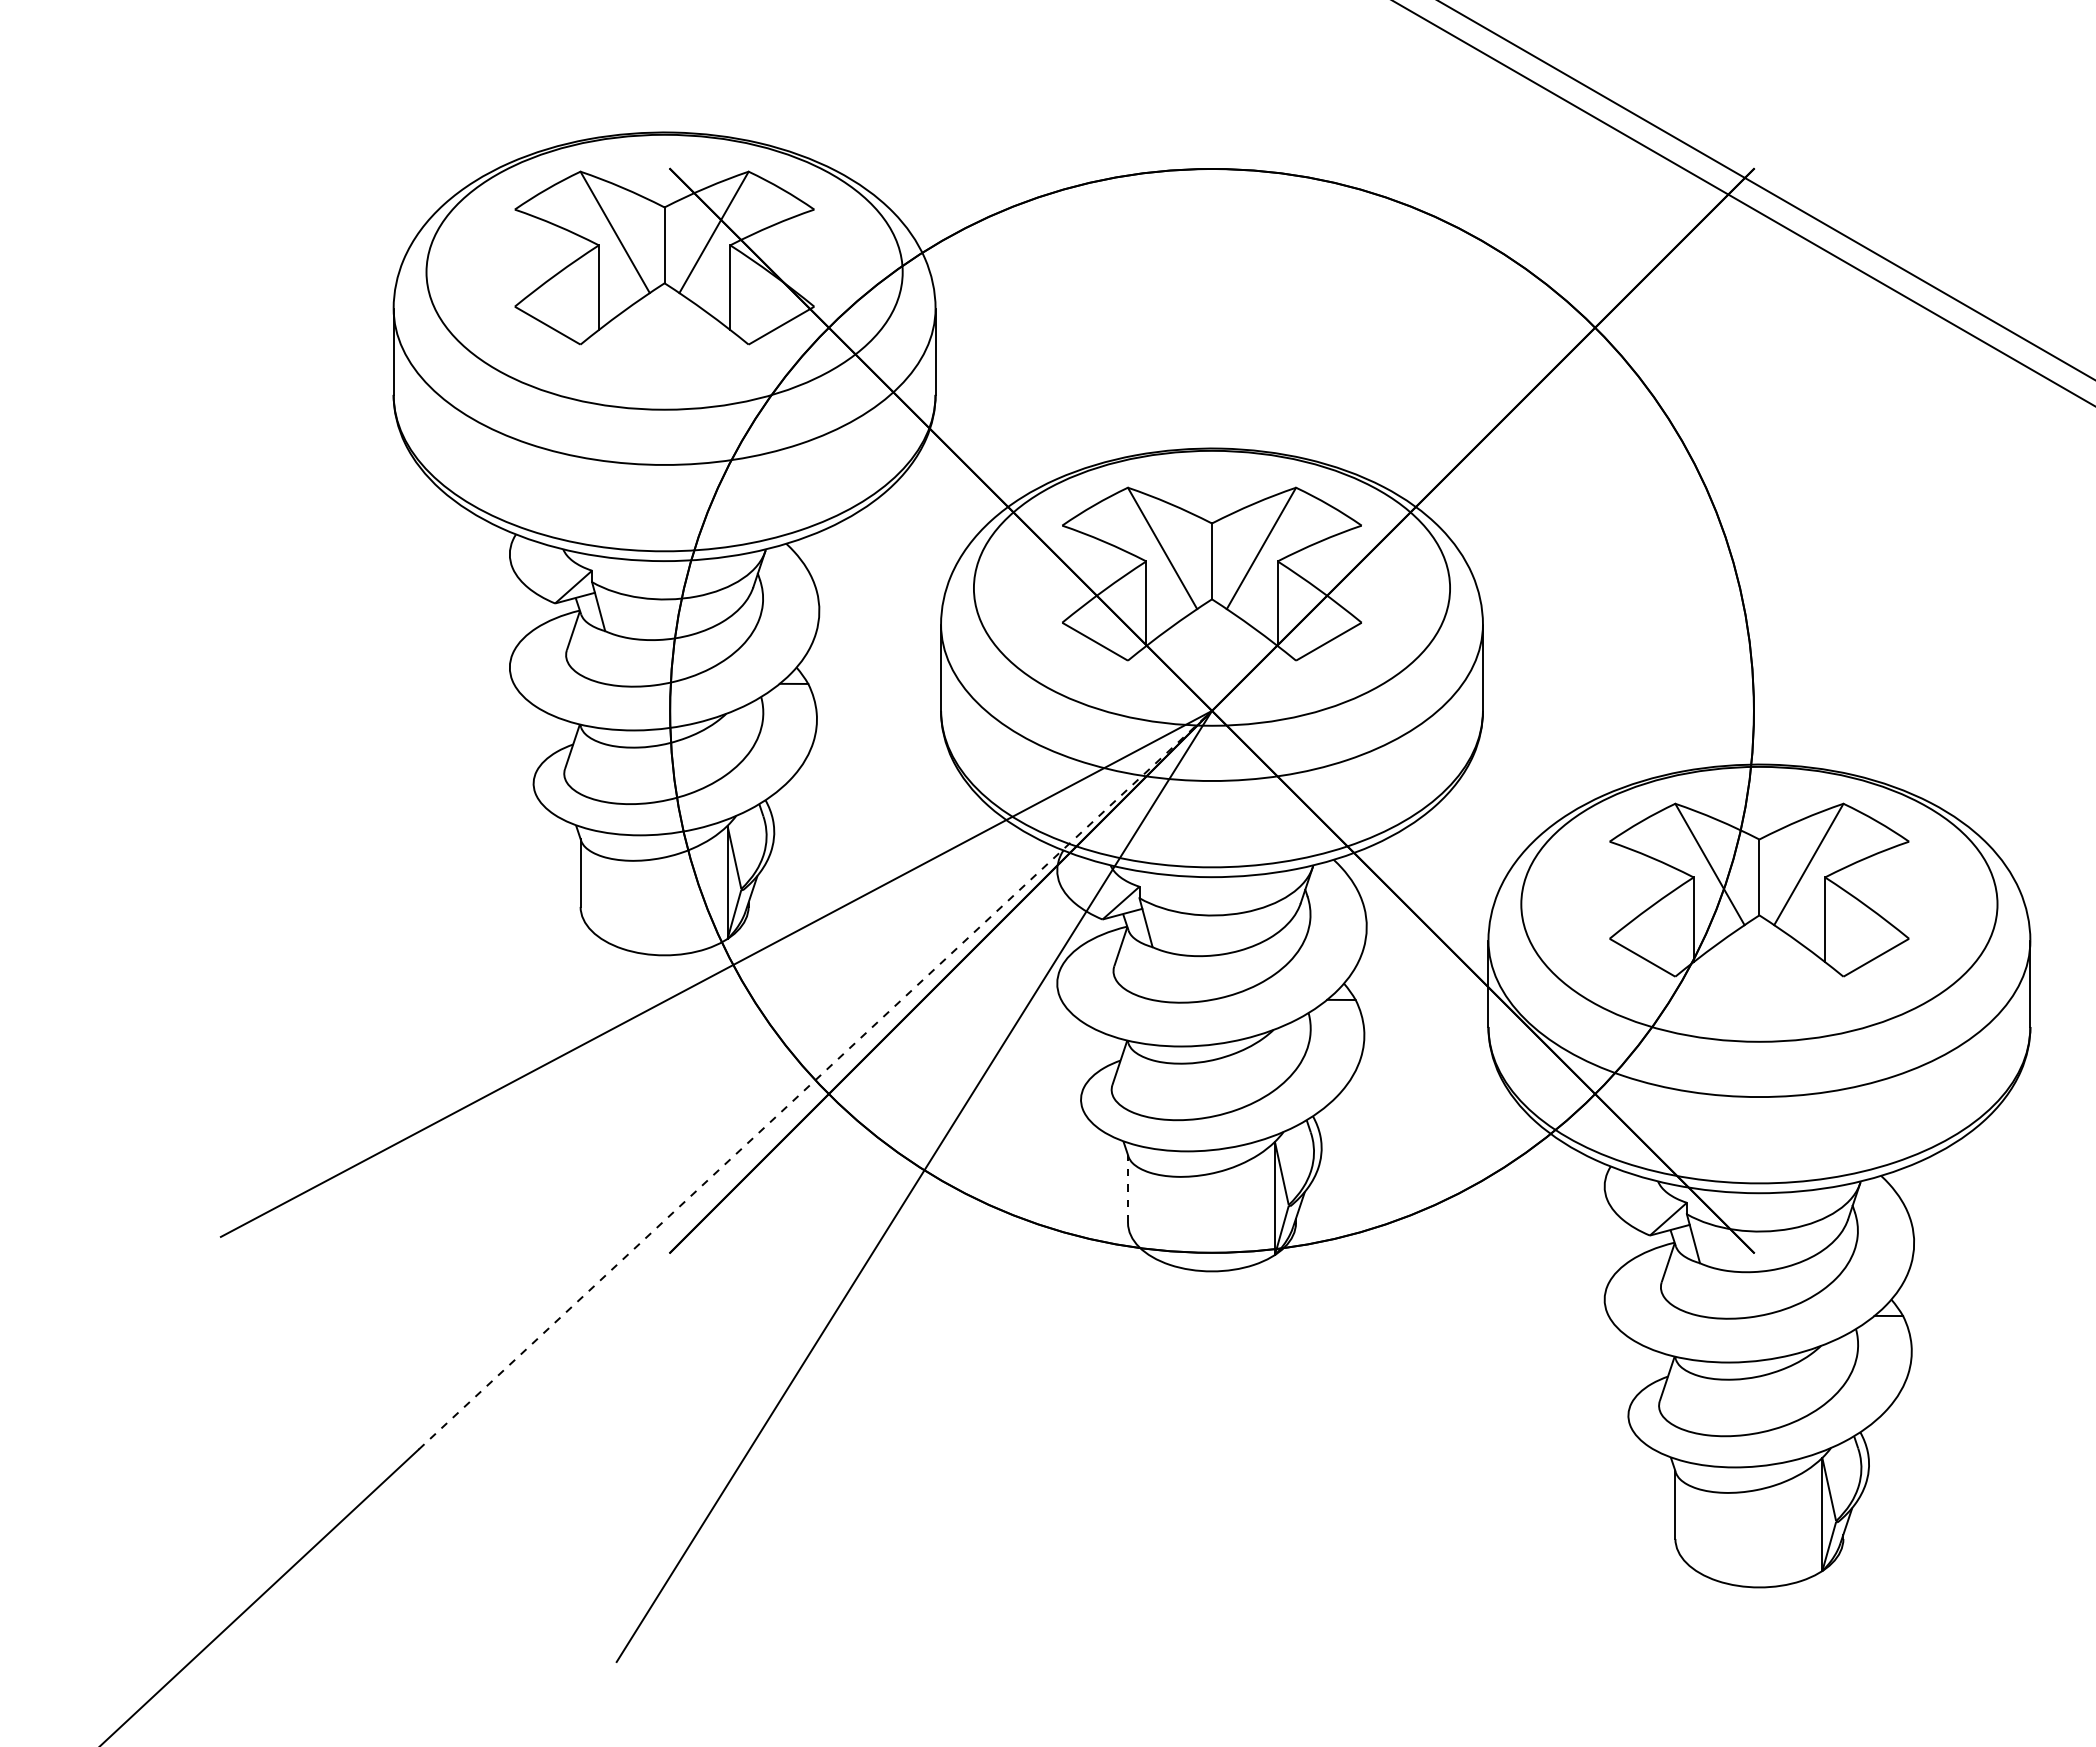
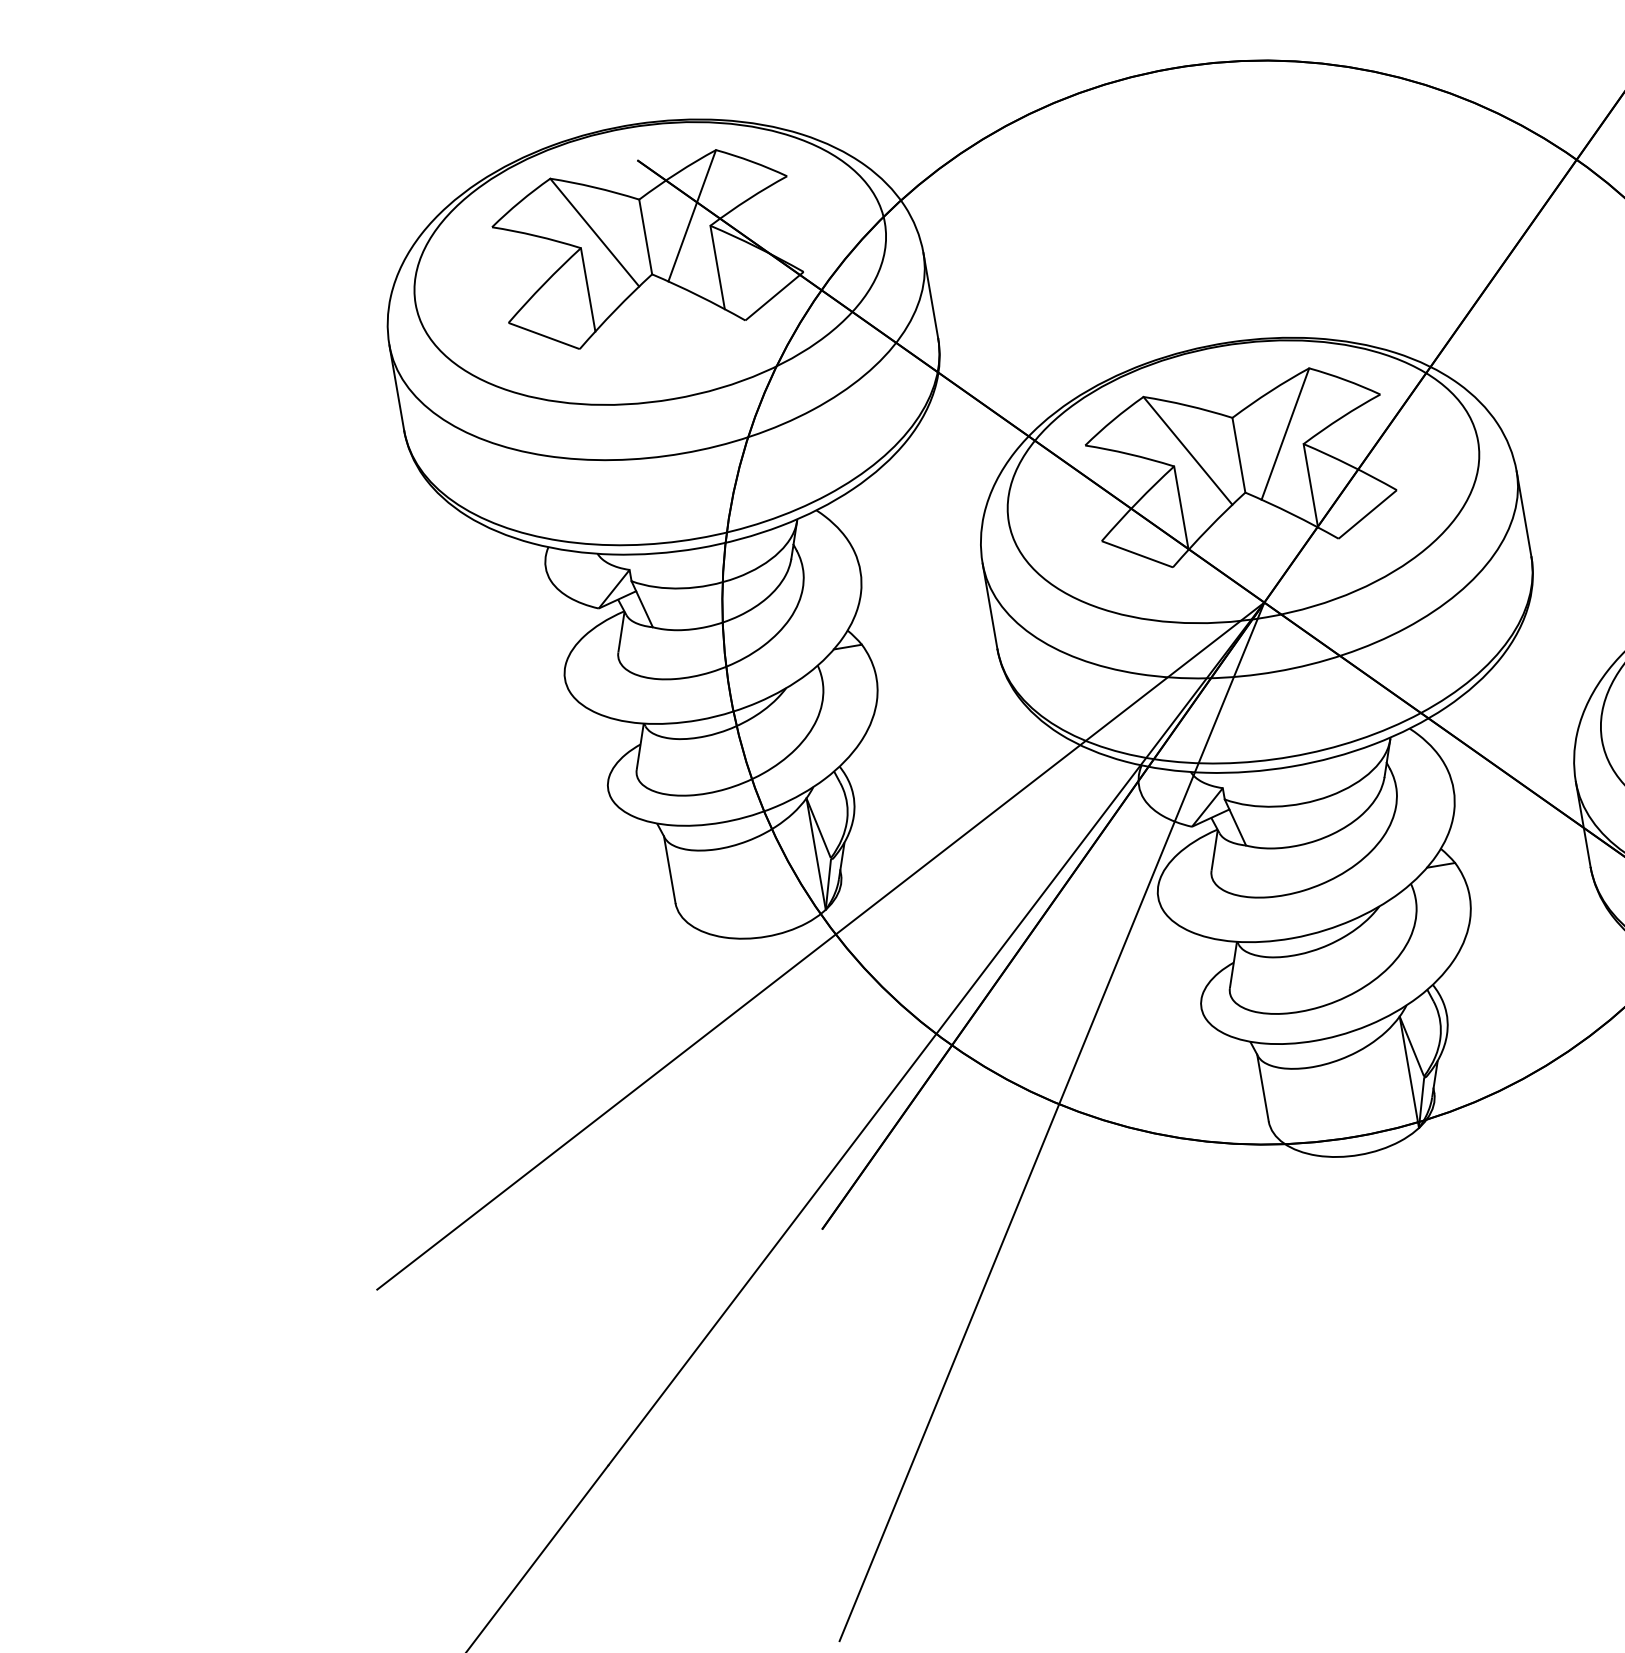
line: (815, 1080) -> (936, 1034), dashed -> solid
line: (1128, 1189) -> (1263, 1088), dashed -> solid

